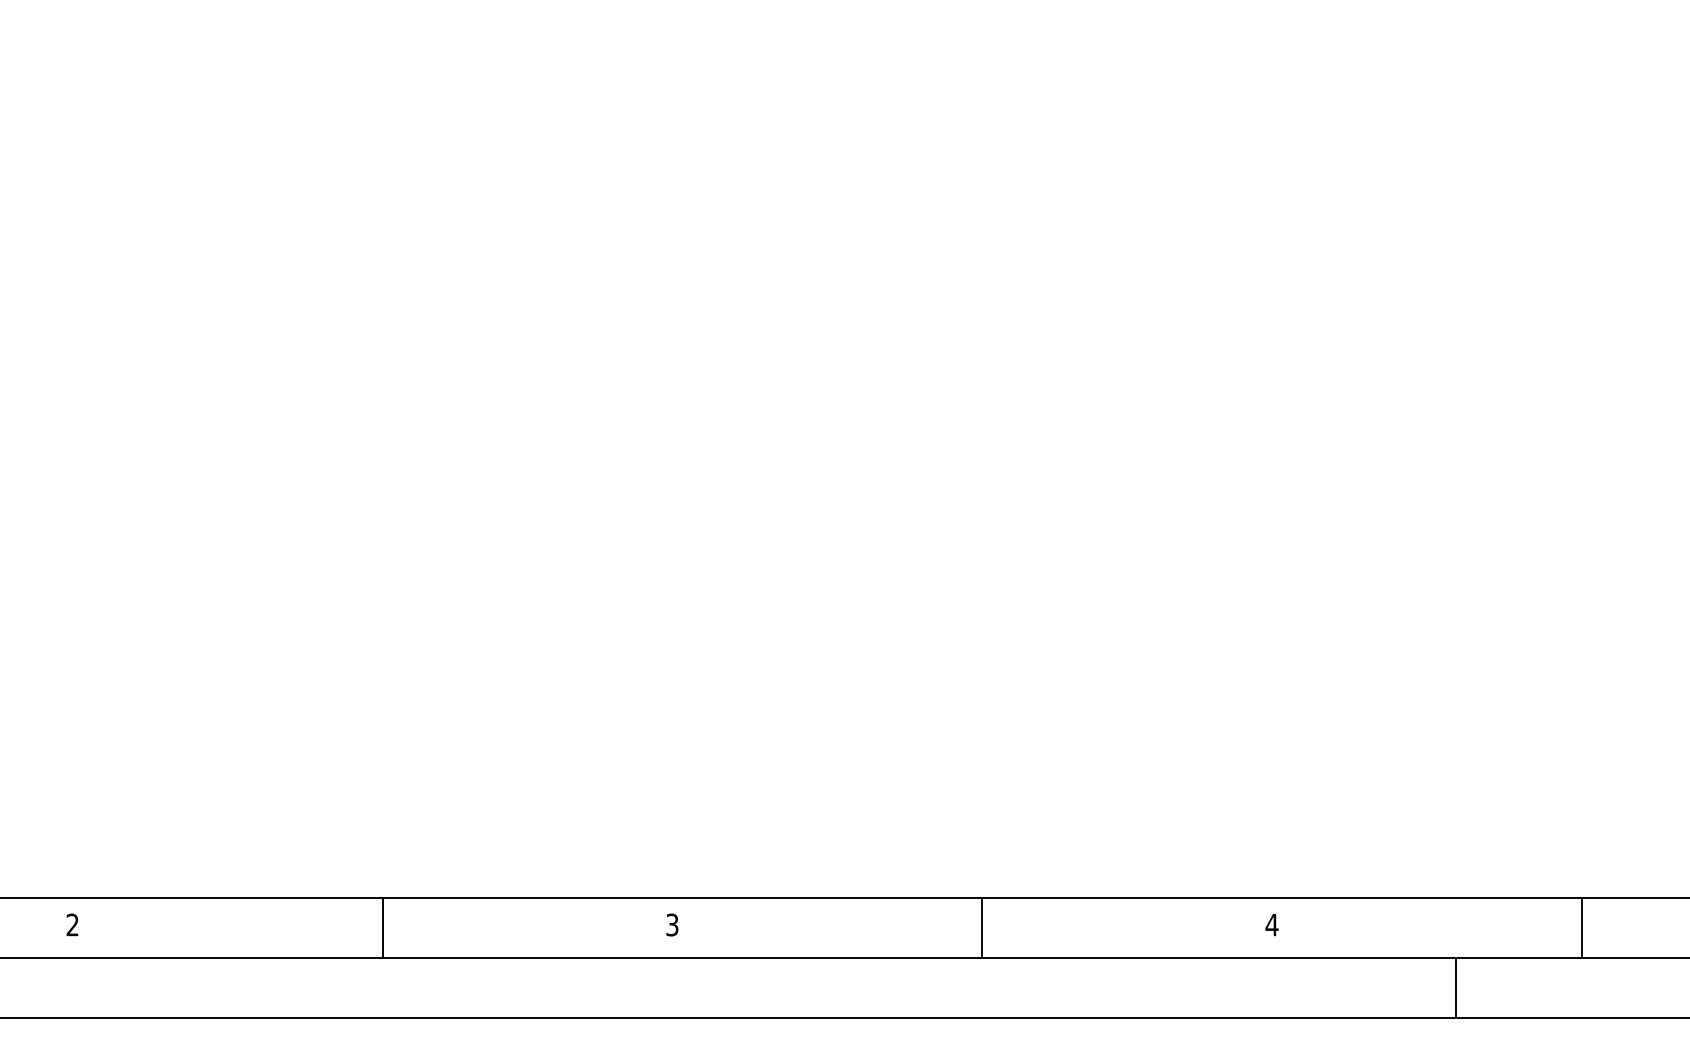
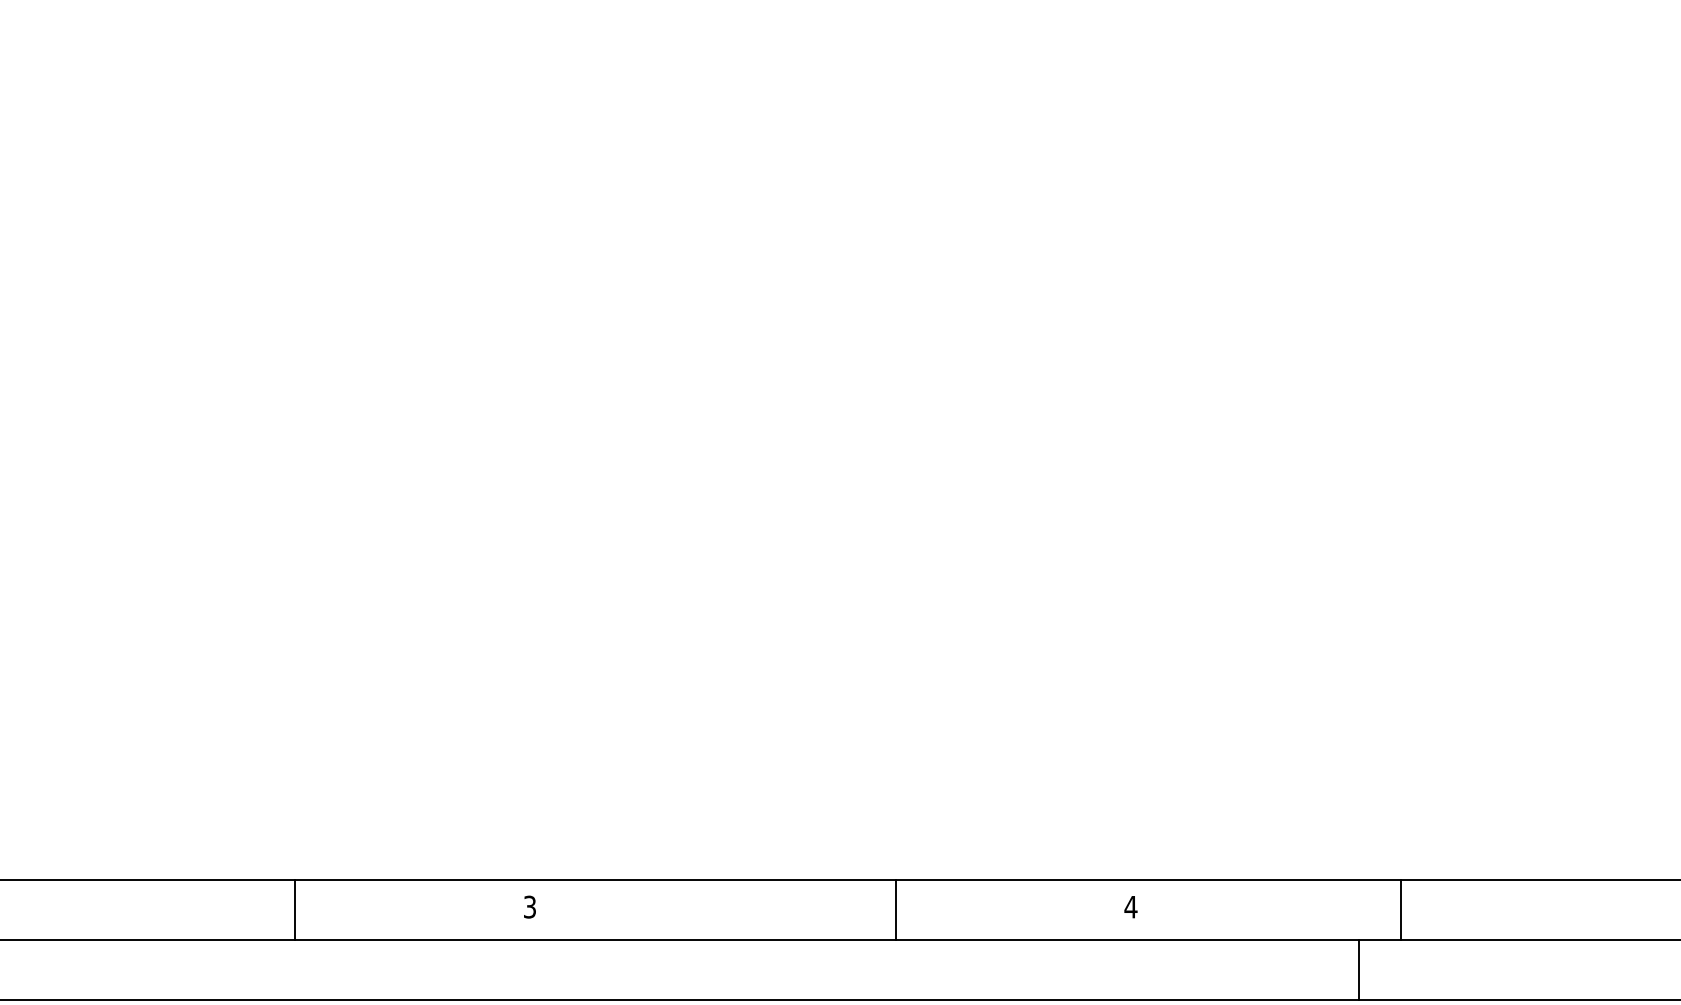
line: (382, 927) -> (294, 909), moved
line: (982, 927) -> (895, 909), moved
line: (1581, 927) -> (1400, 909), moved
line: (1456, 987) -> (1359, 969), moved

